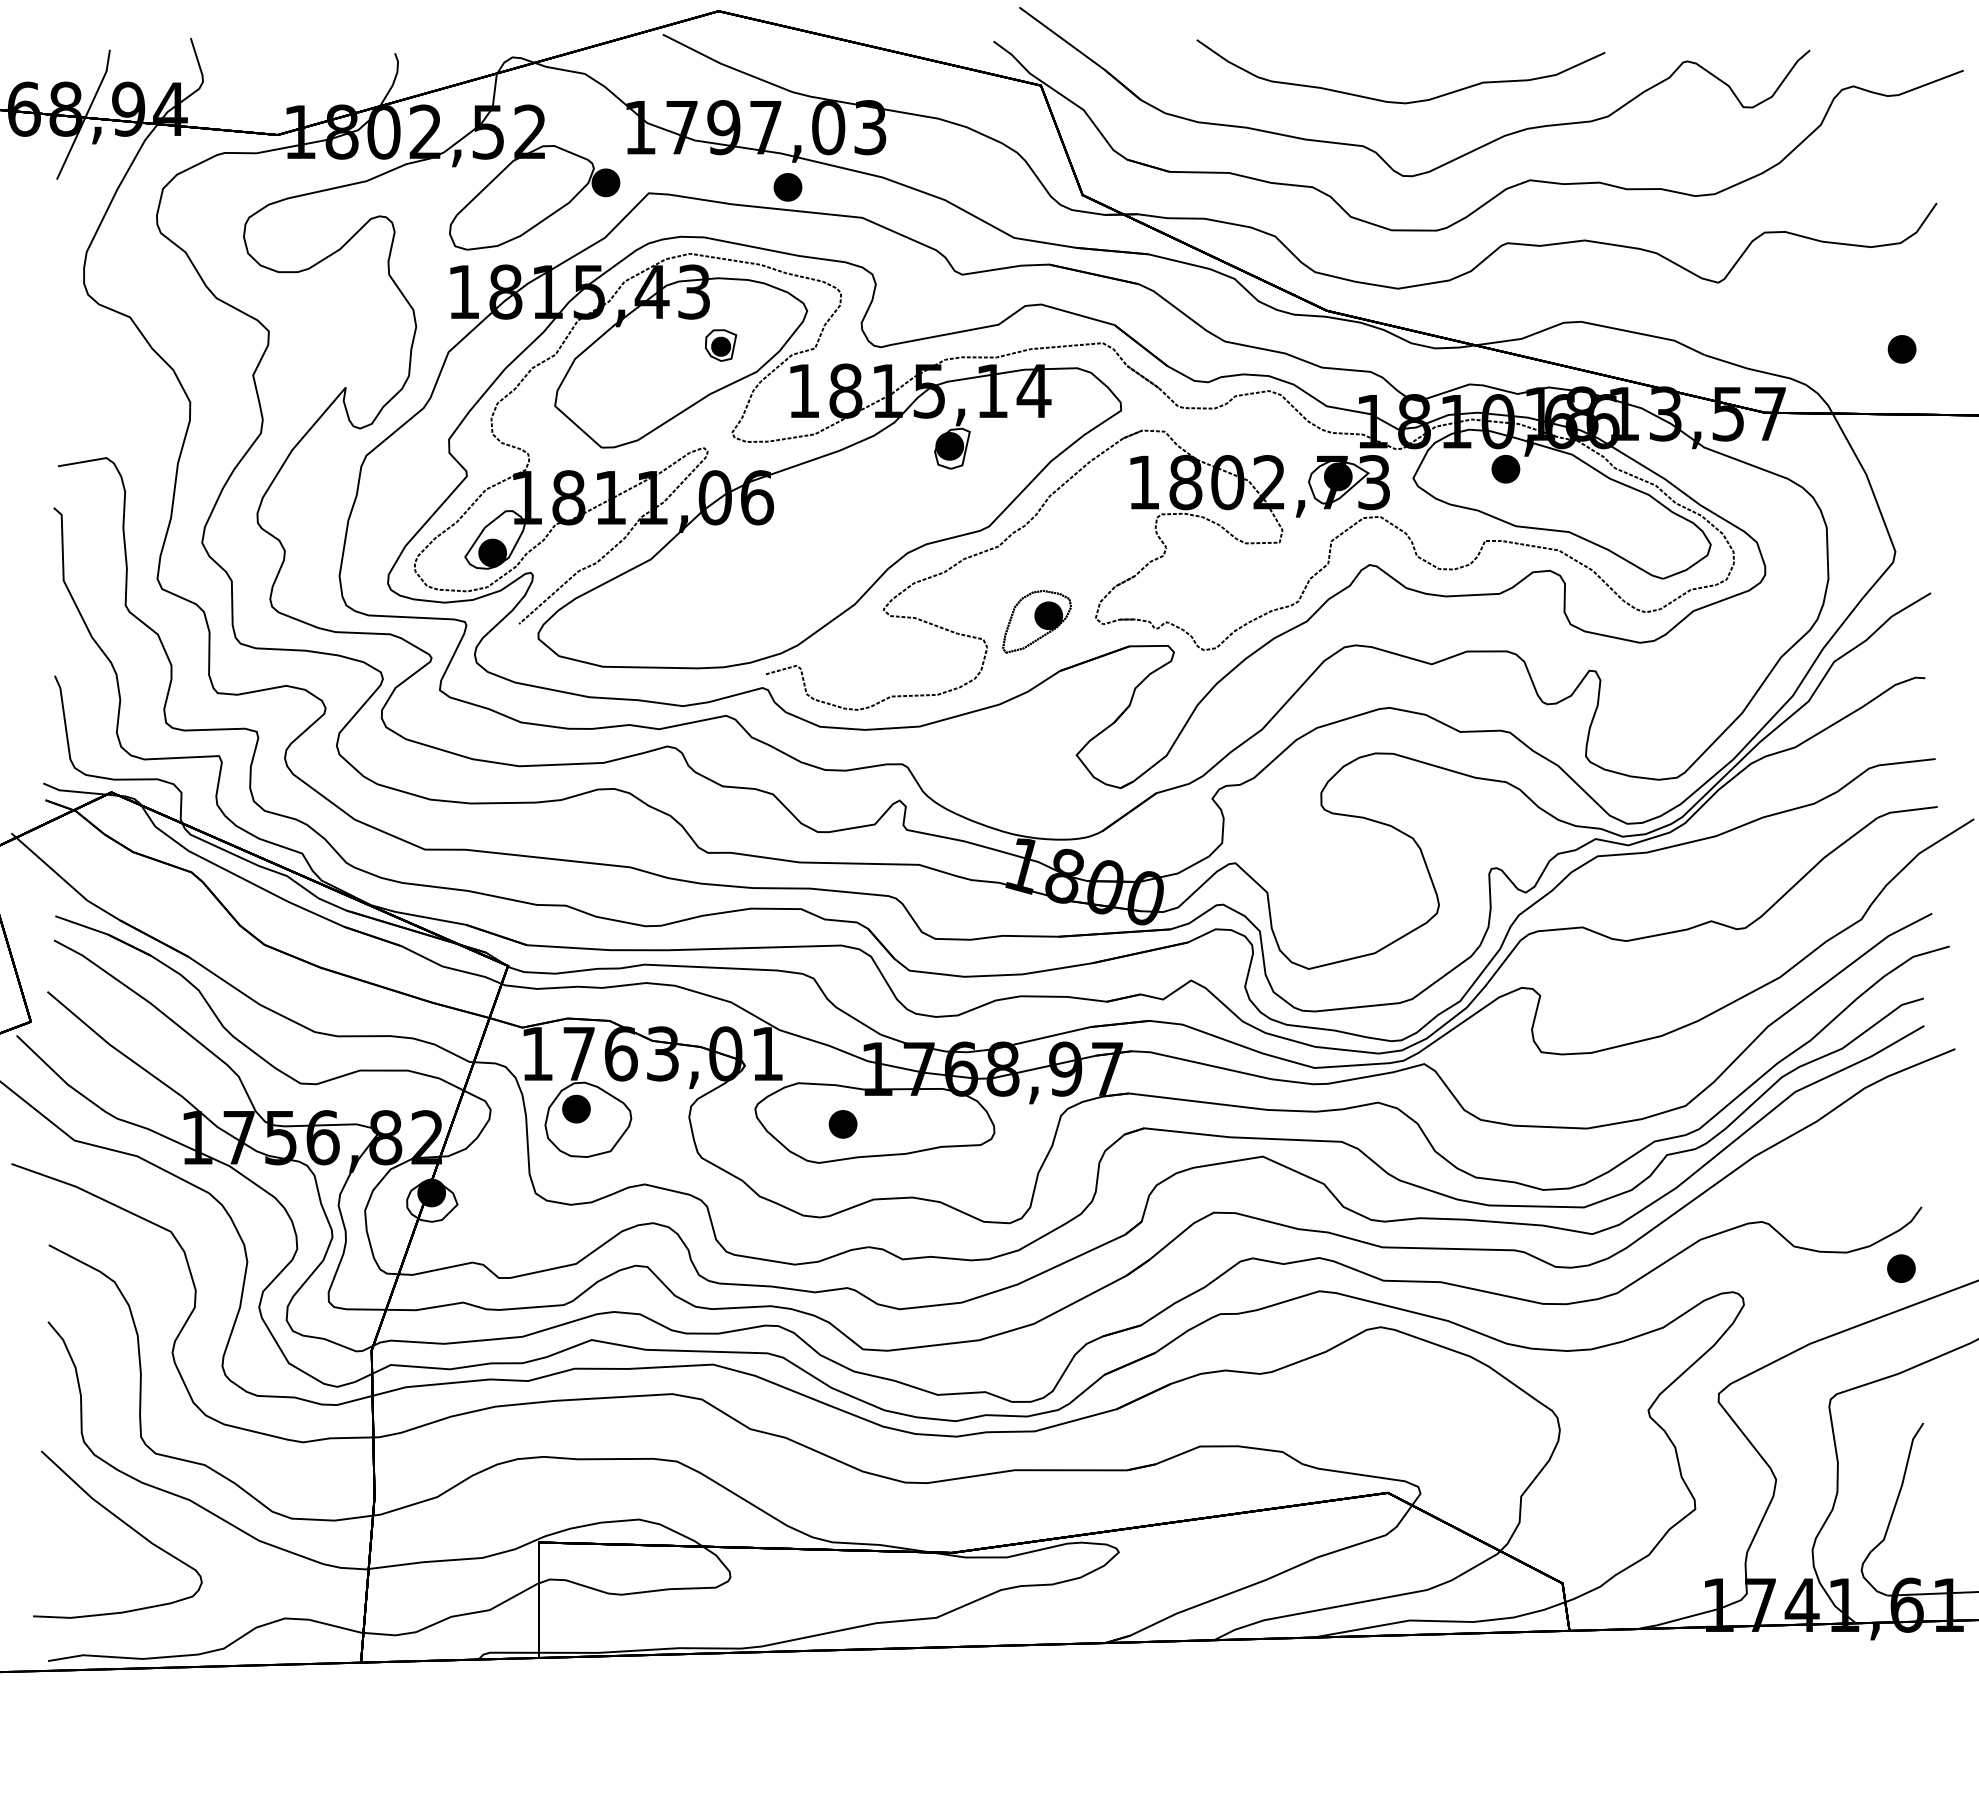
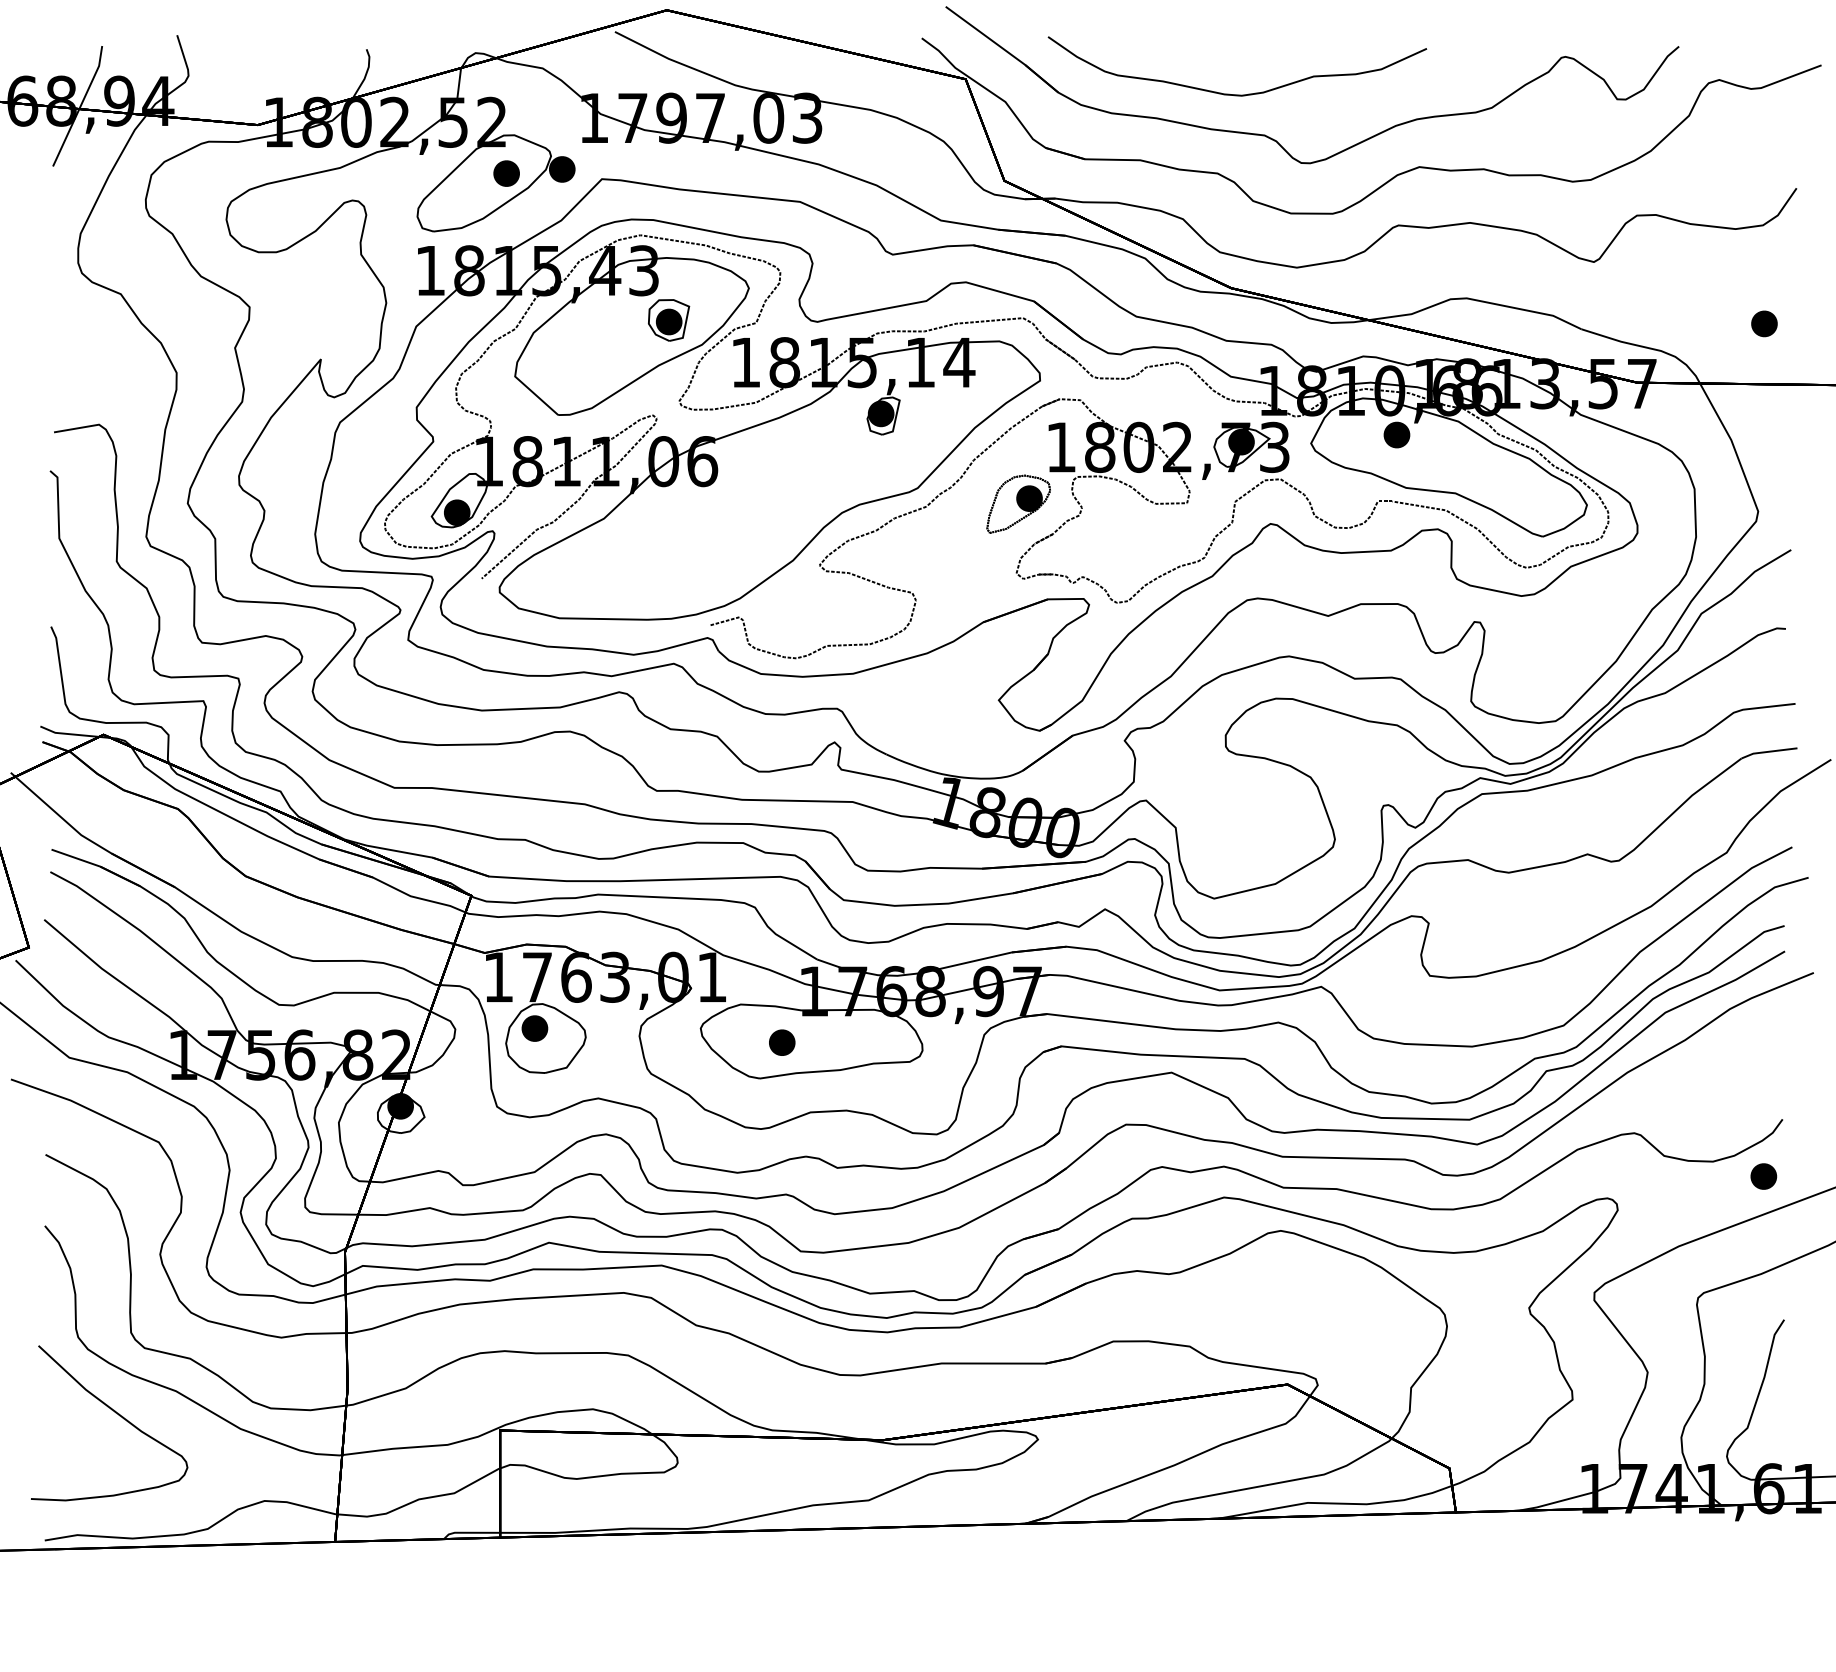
curve: (1397, 101) -> (1234, 93), moved
part: (787, 187) -> (506, 173), moved
part: (720, 345) -> (668, 320), size x1.43
part: (1036, 621) -> (1018, 503), moved

